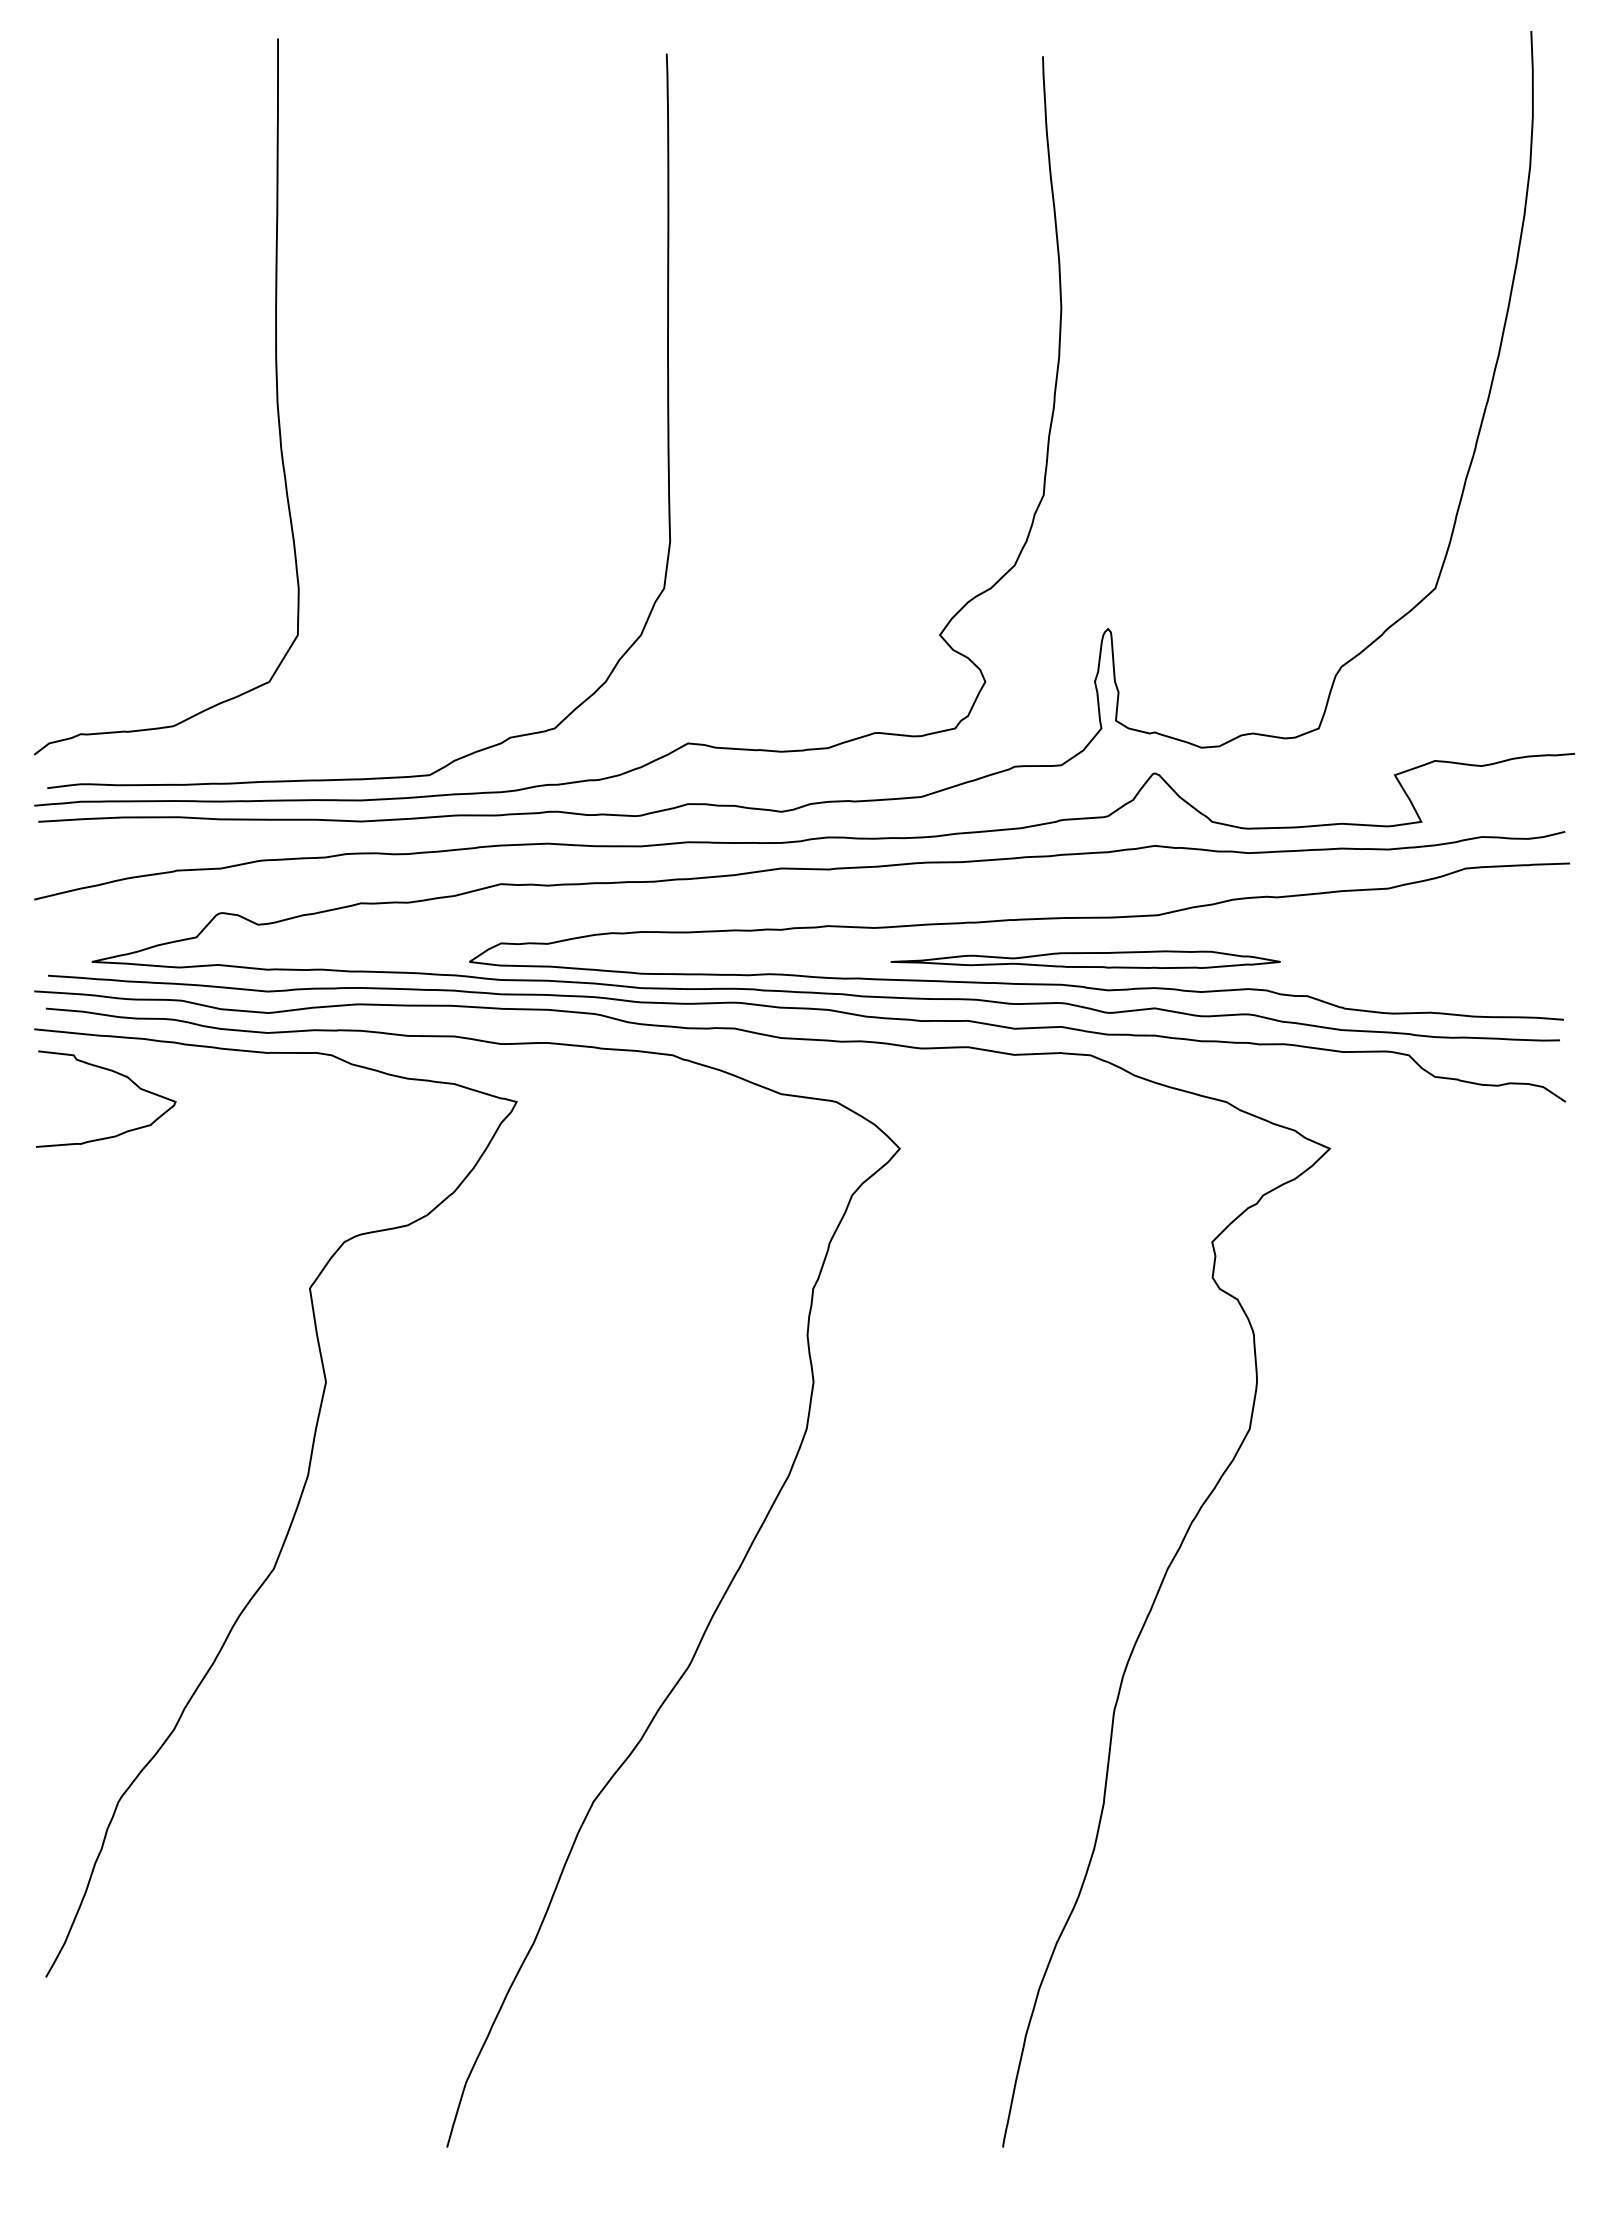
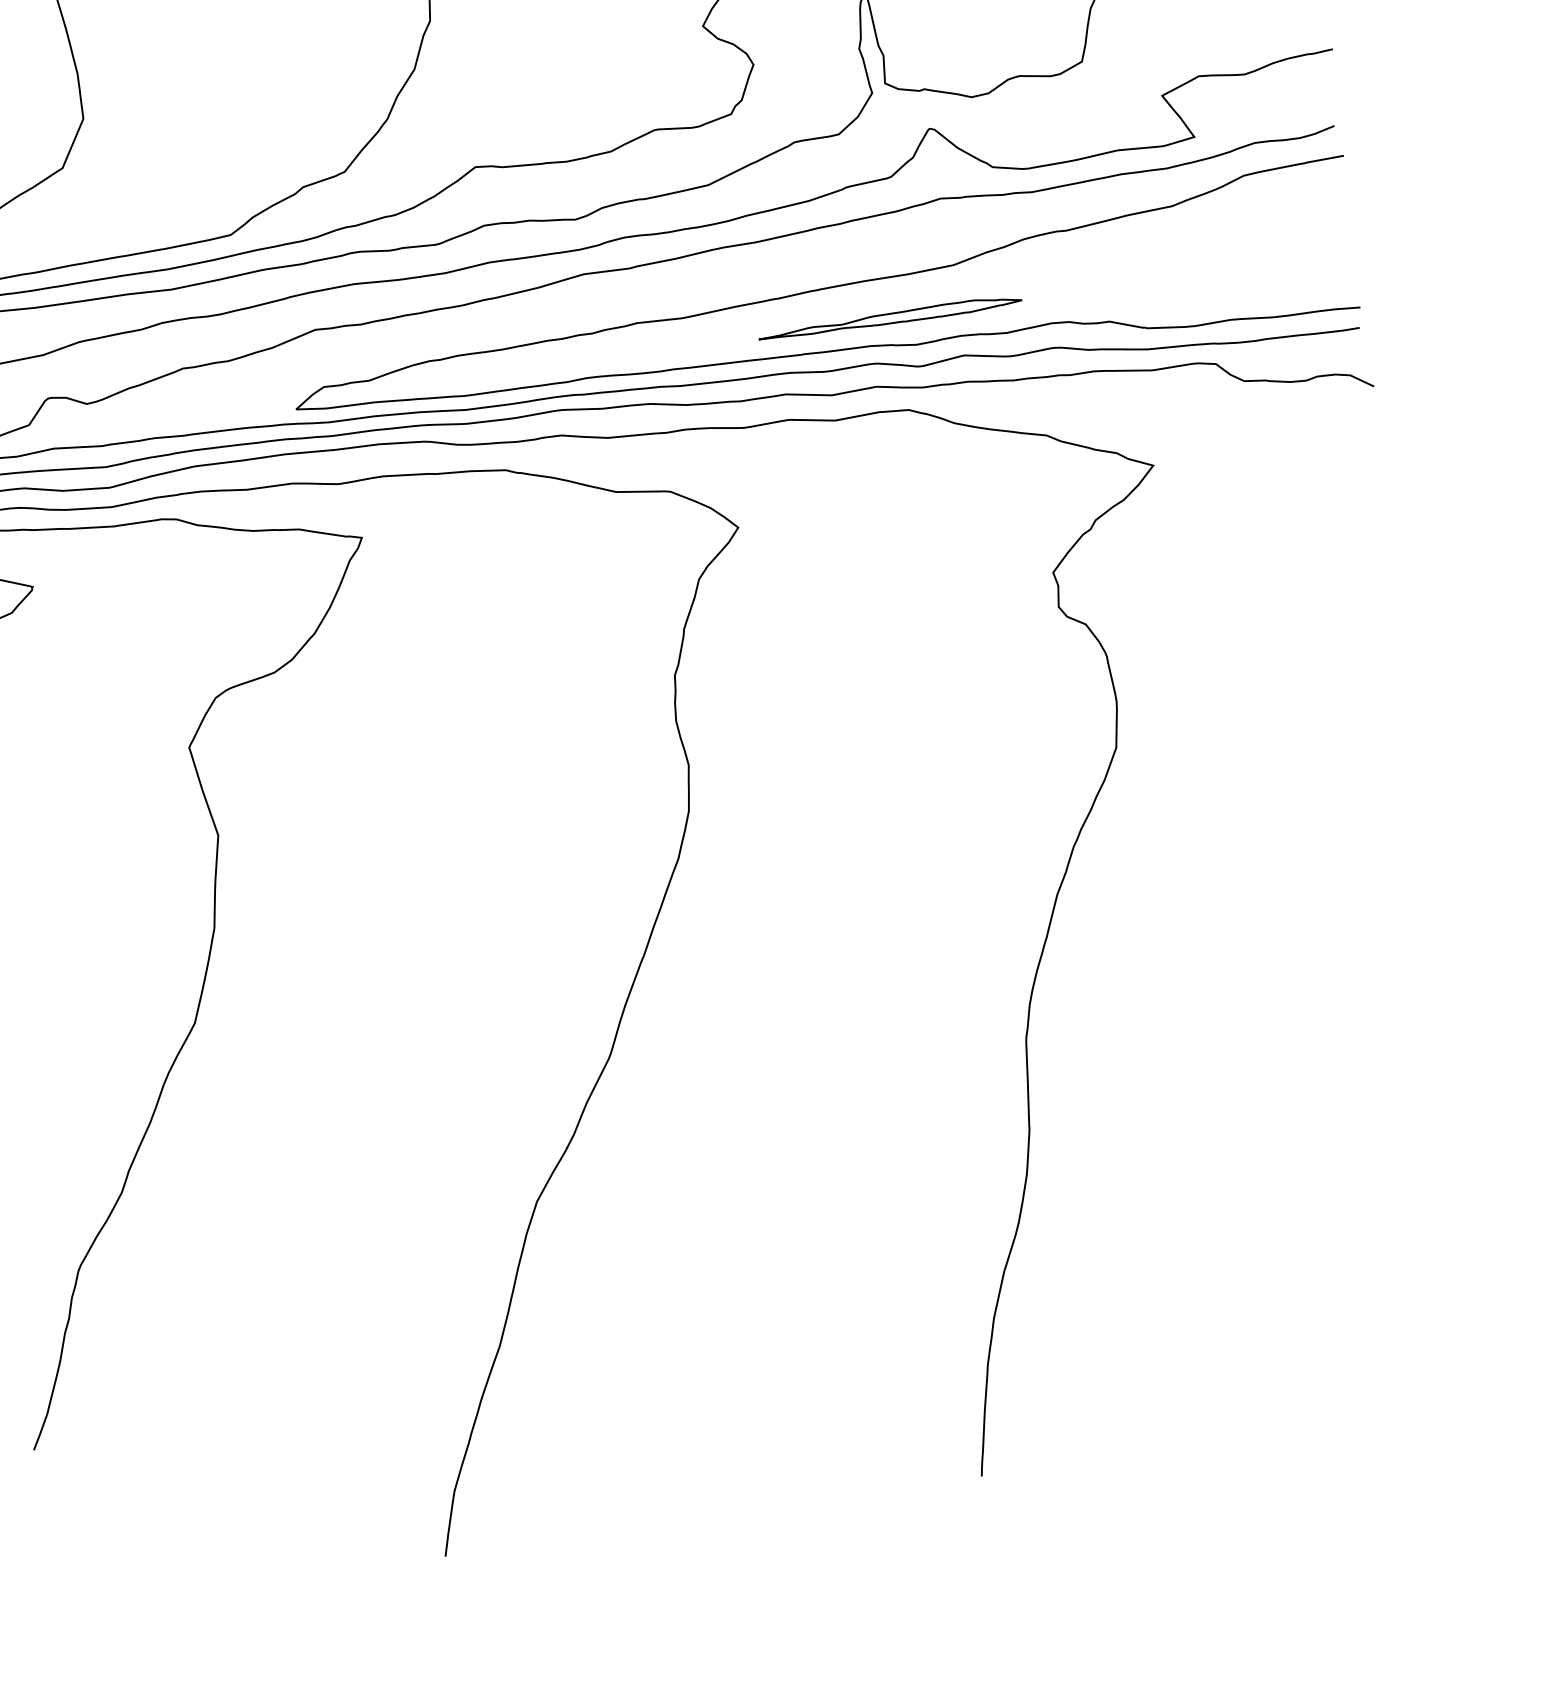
part: (1085, 959) -> (890, 318), size x0.7

